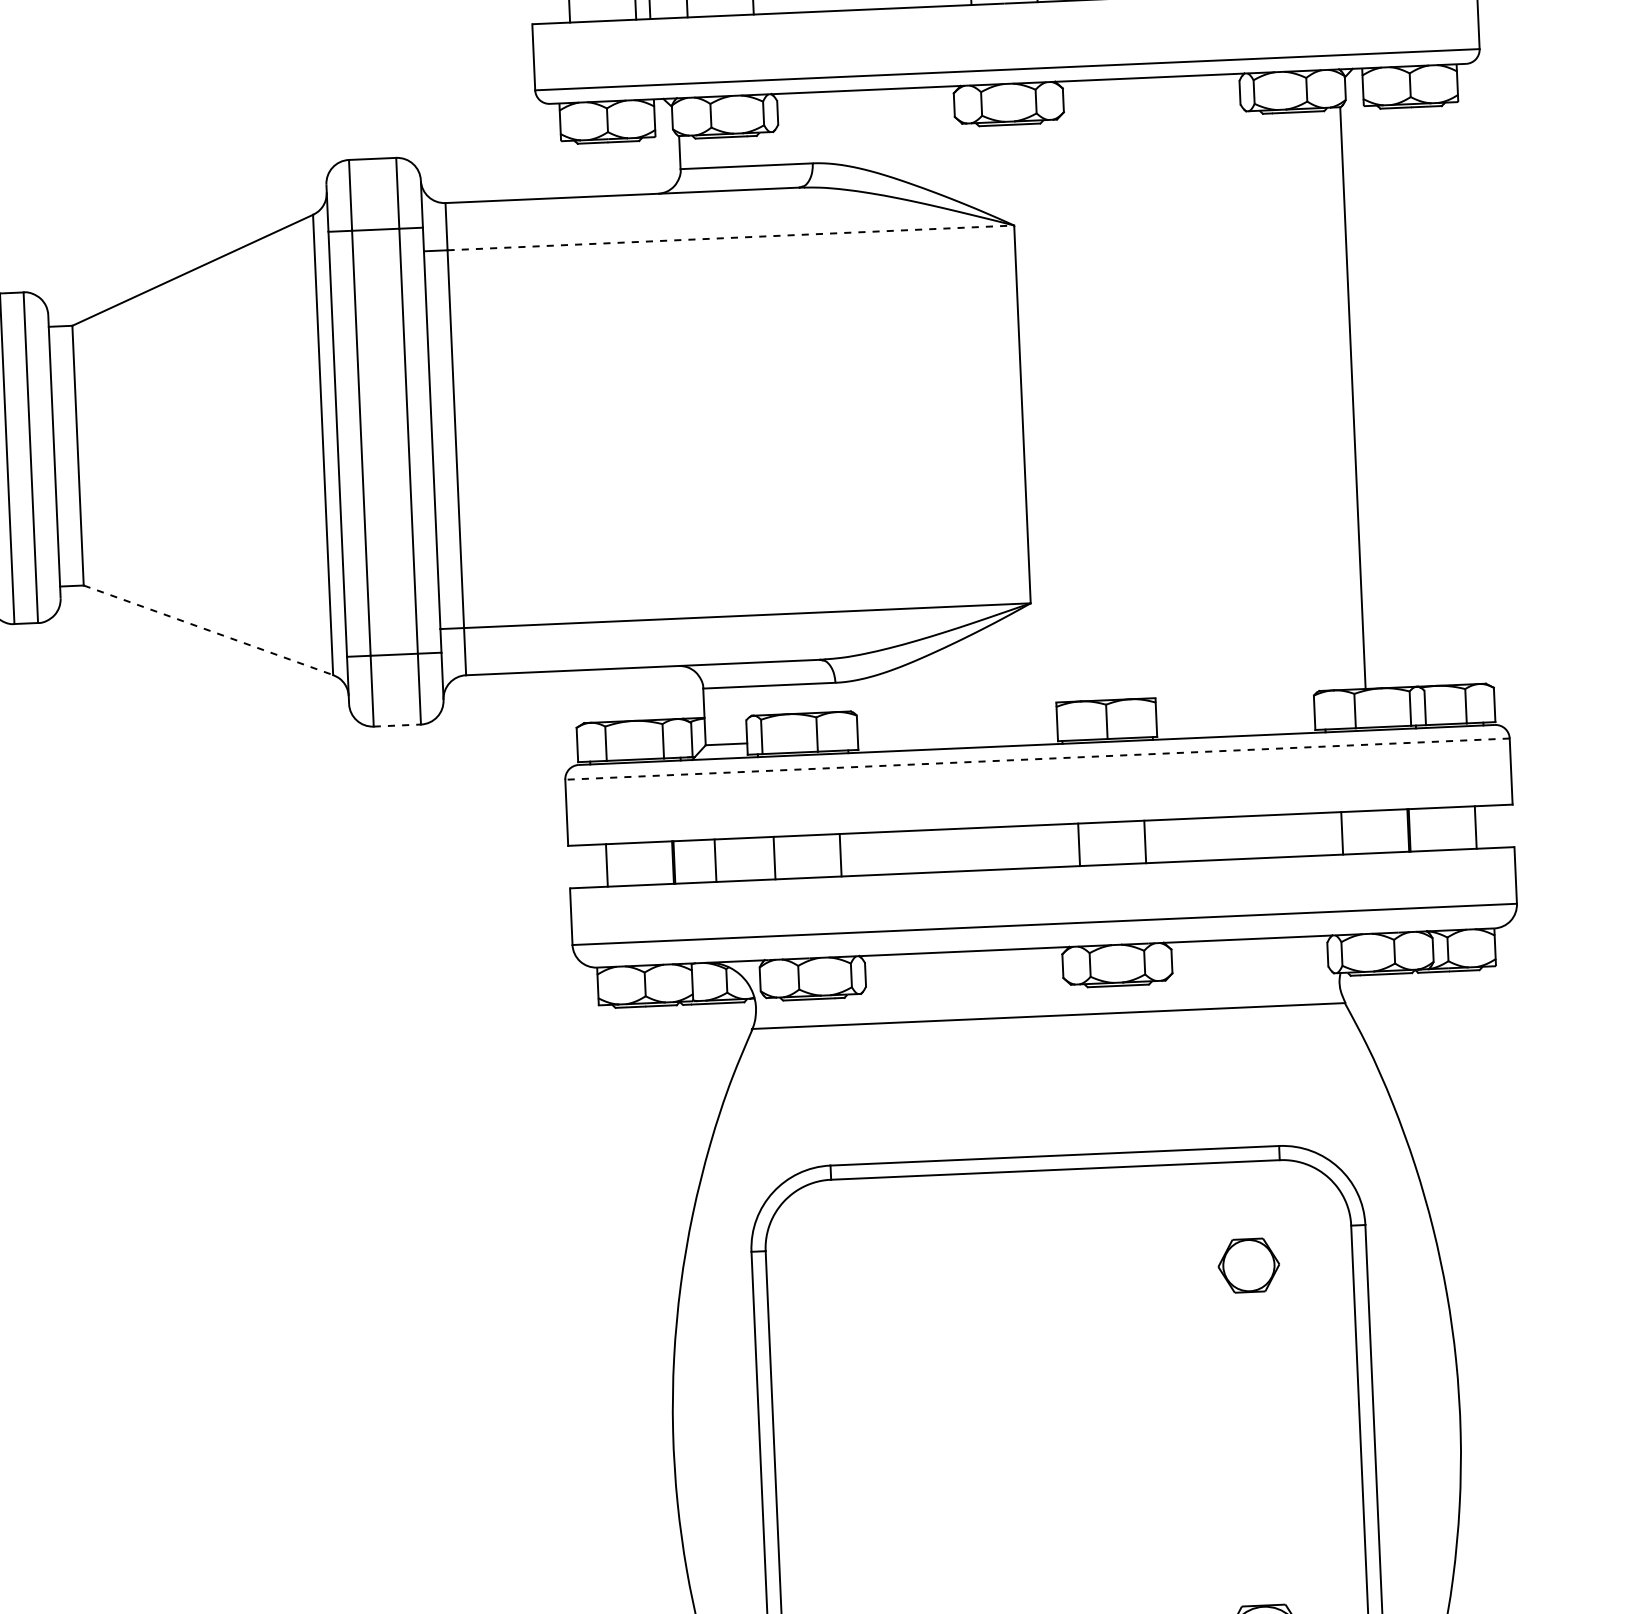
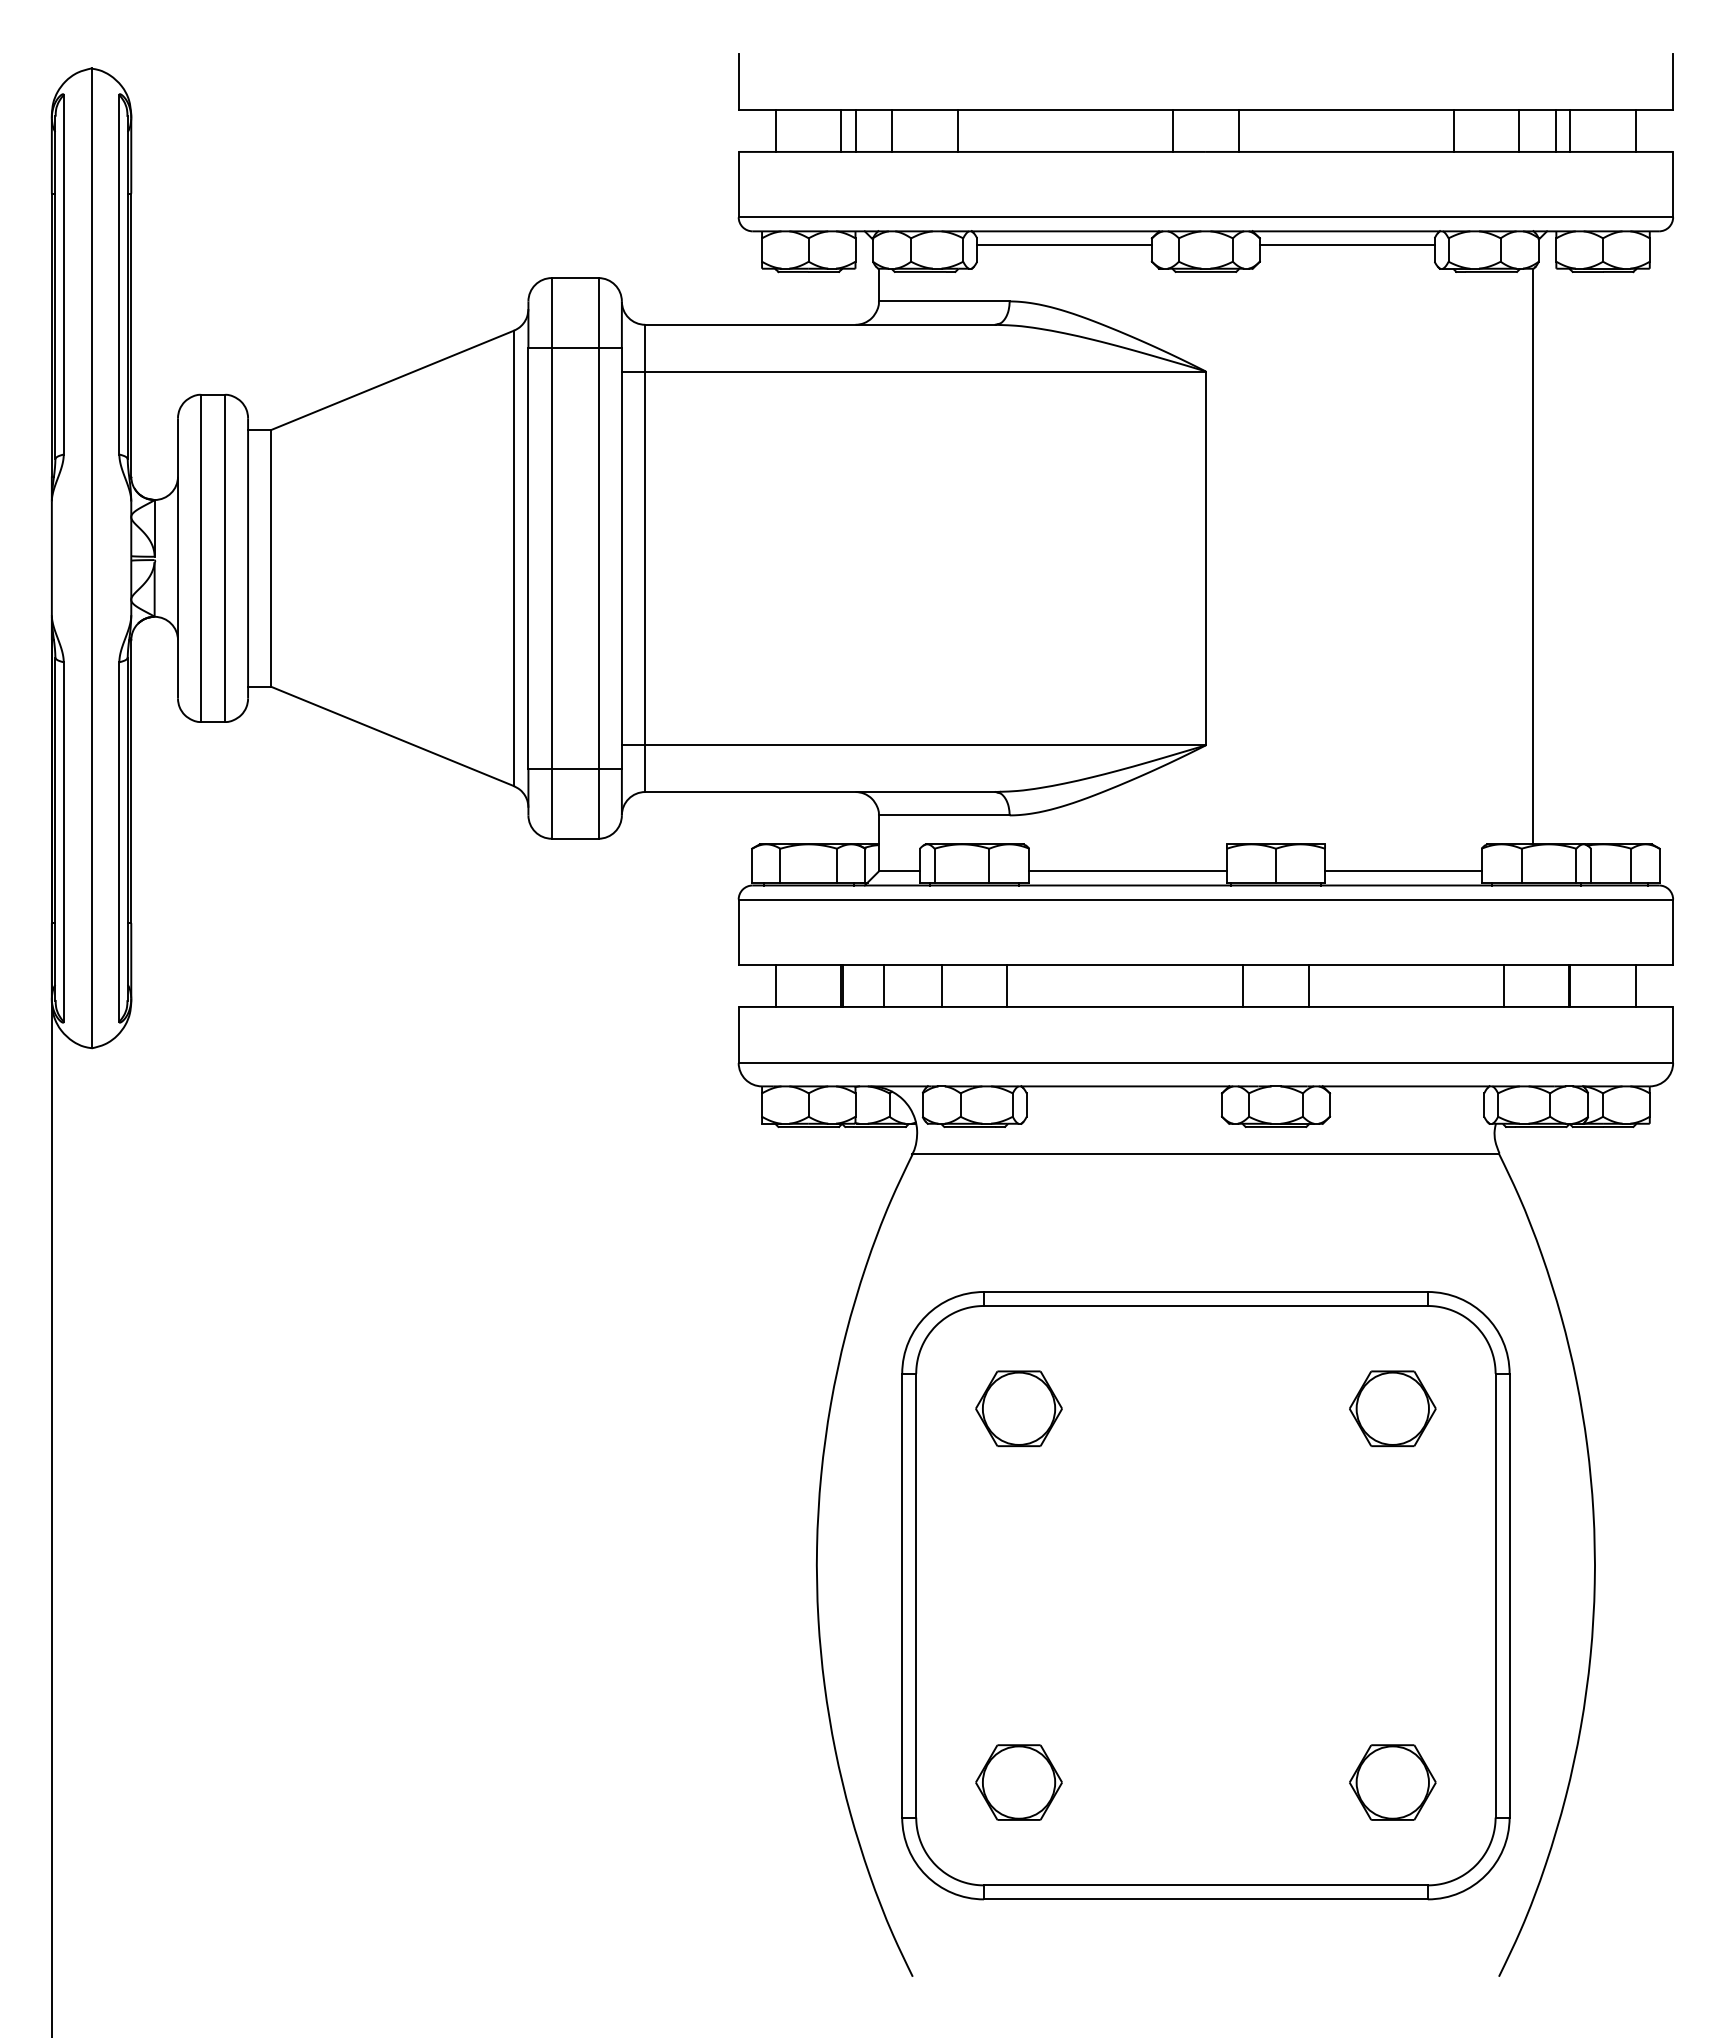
line: (1150, 91) -> (1346, 245), added
line: (865, 104) -> (1064, 245), added
line: (731, 237) -> (926, 371), dashed -> solid
line: (208, 630) -> (392, 736), dashed -> solid
line: (1235, 722) -> (1403, 871), added
line: (397, 725) -> (575, 838), dashed -> solid
line: (957, 734) -> (1127, 871), added
line: (1037, 759) -> (1205, 899), dashed -> solid
part: (1248, 1265) -> (1392, 1408), size x1.43
part: (870, 1281) -> (1018, 1408), added

